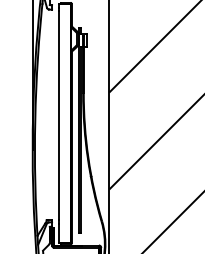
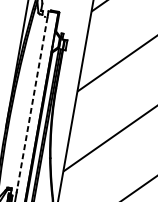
line: (58, 116) -> (32, 103), solid -> dashed

